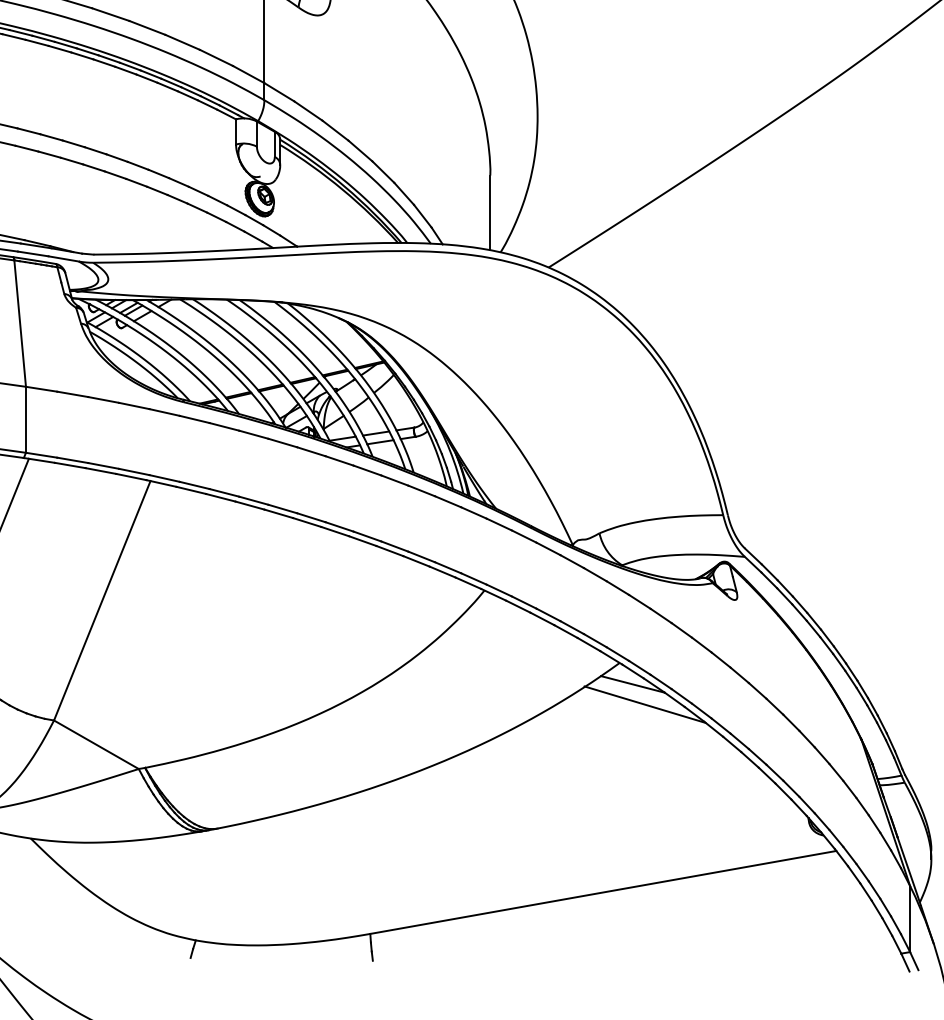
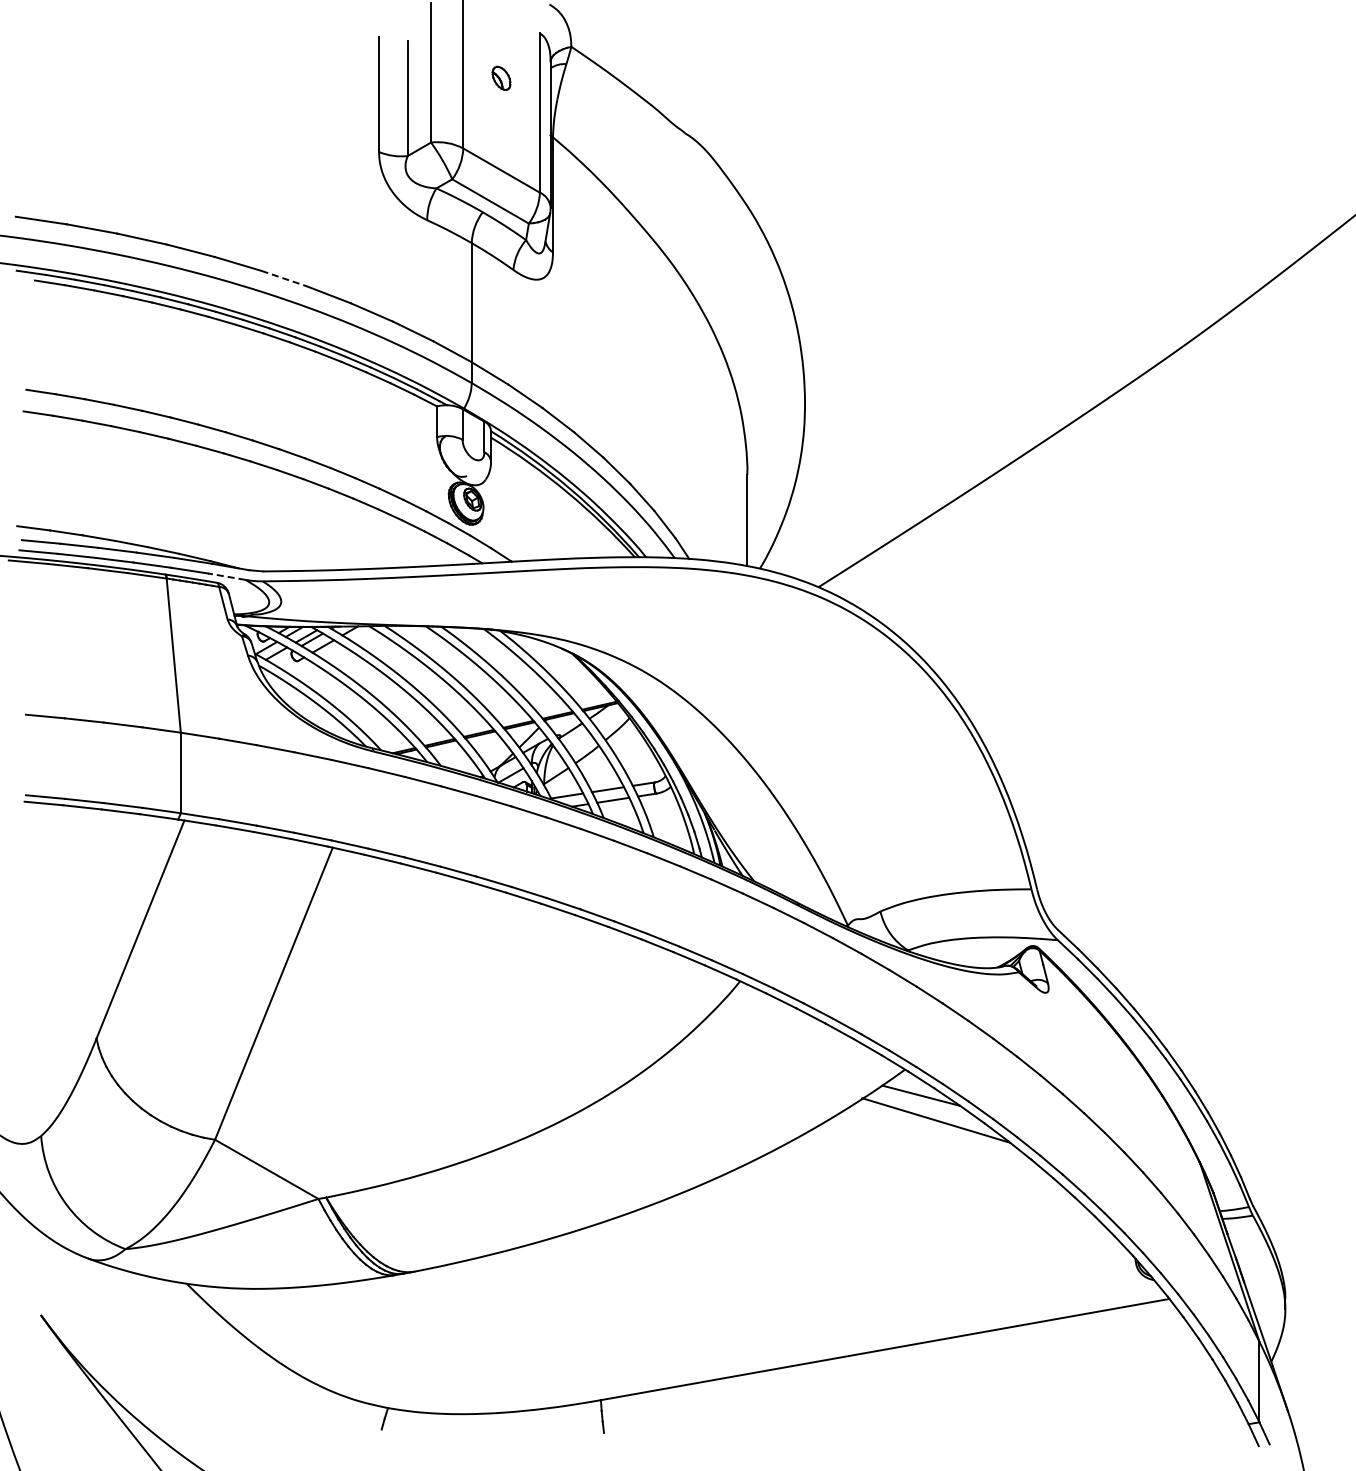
line: (110, 14) -> (284, 278), solid -> dashed
line: (63, 258) -> (226, 576), solid -> dashed

